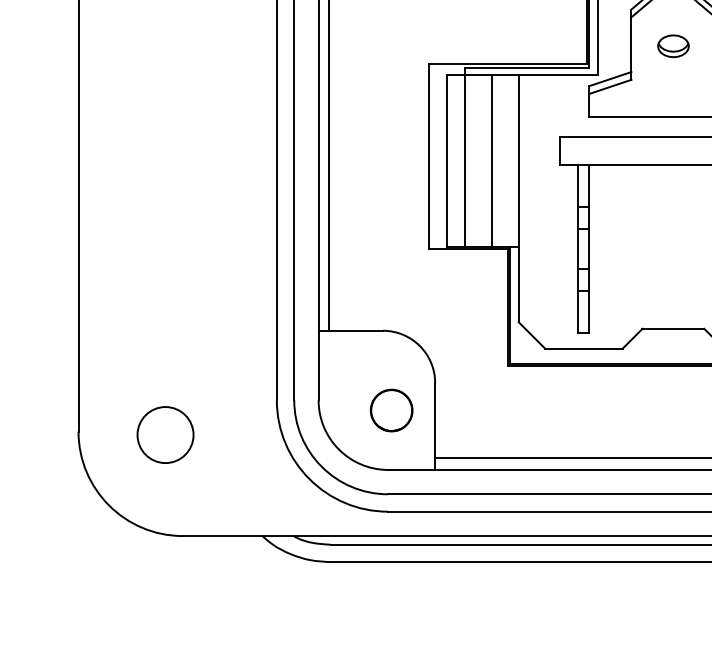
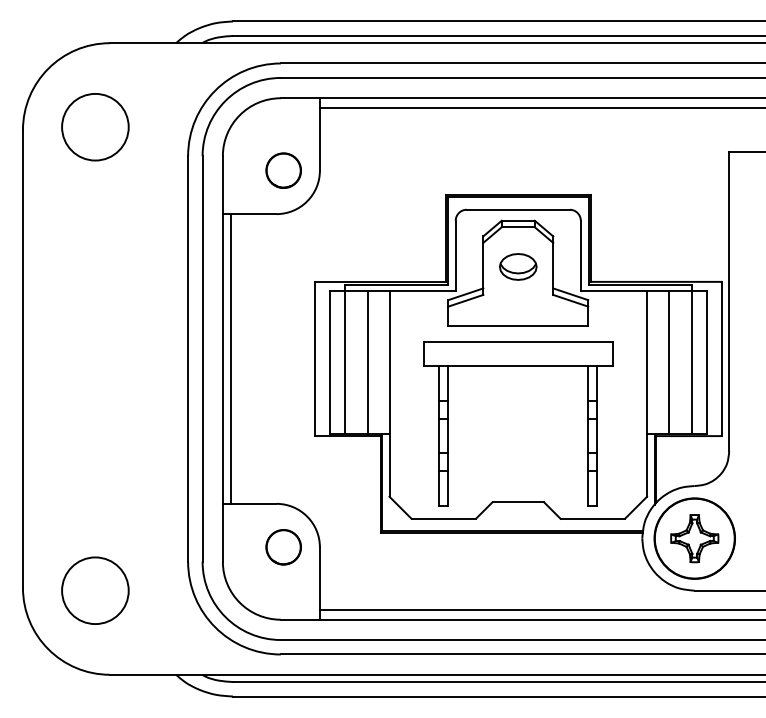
part: (673, 45) -> (518, 266), size x1.43
circle: (391, 410) -> (283, 547), moved
circle: (165, 434) -> (95, 590), size x1.43

